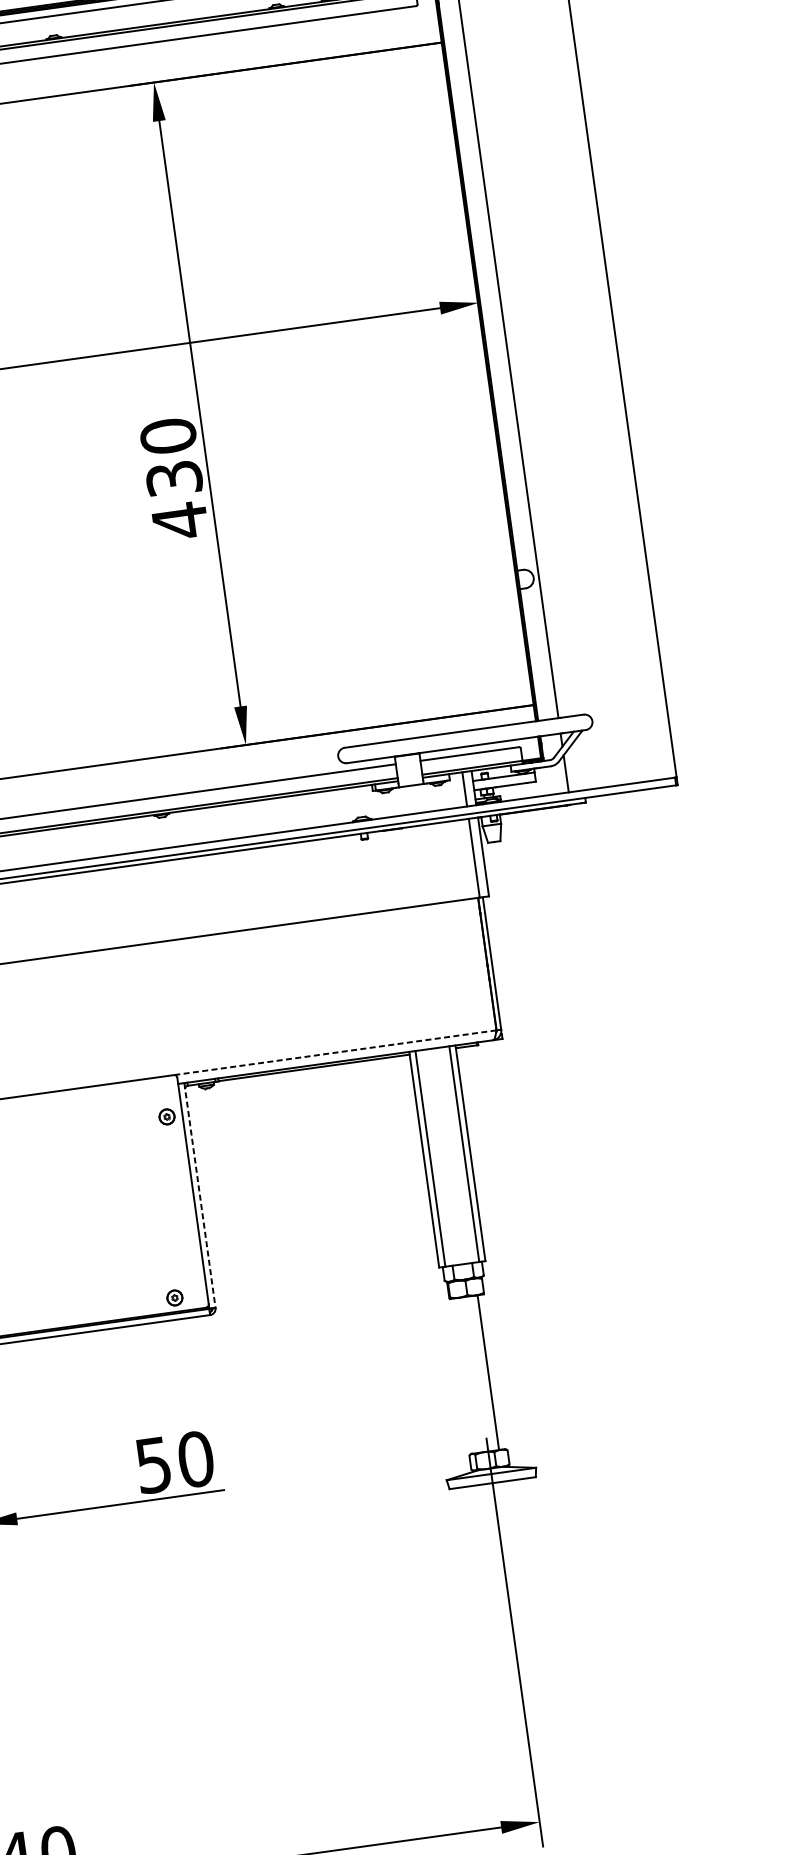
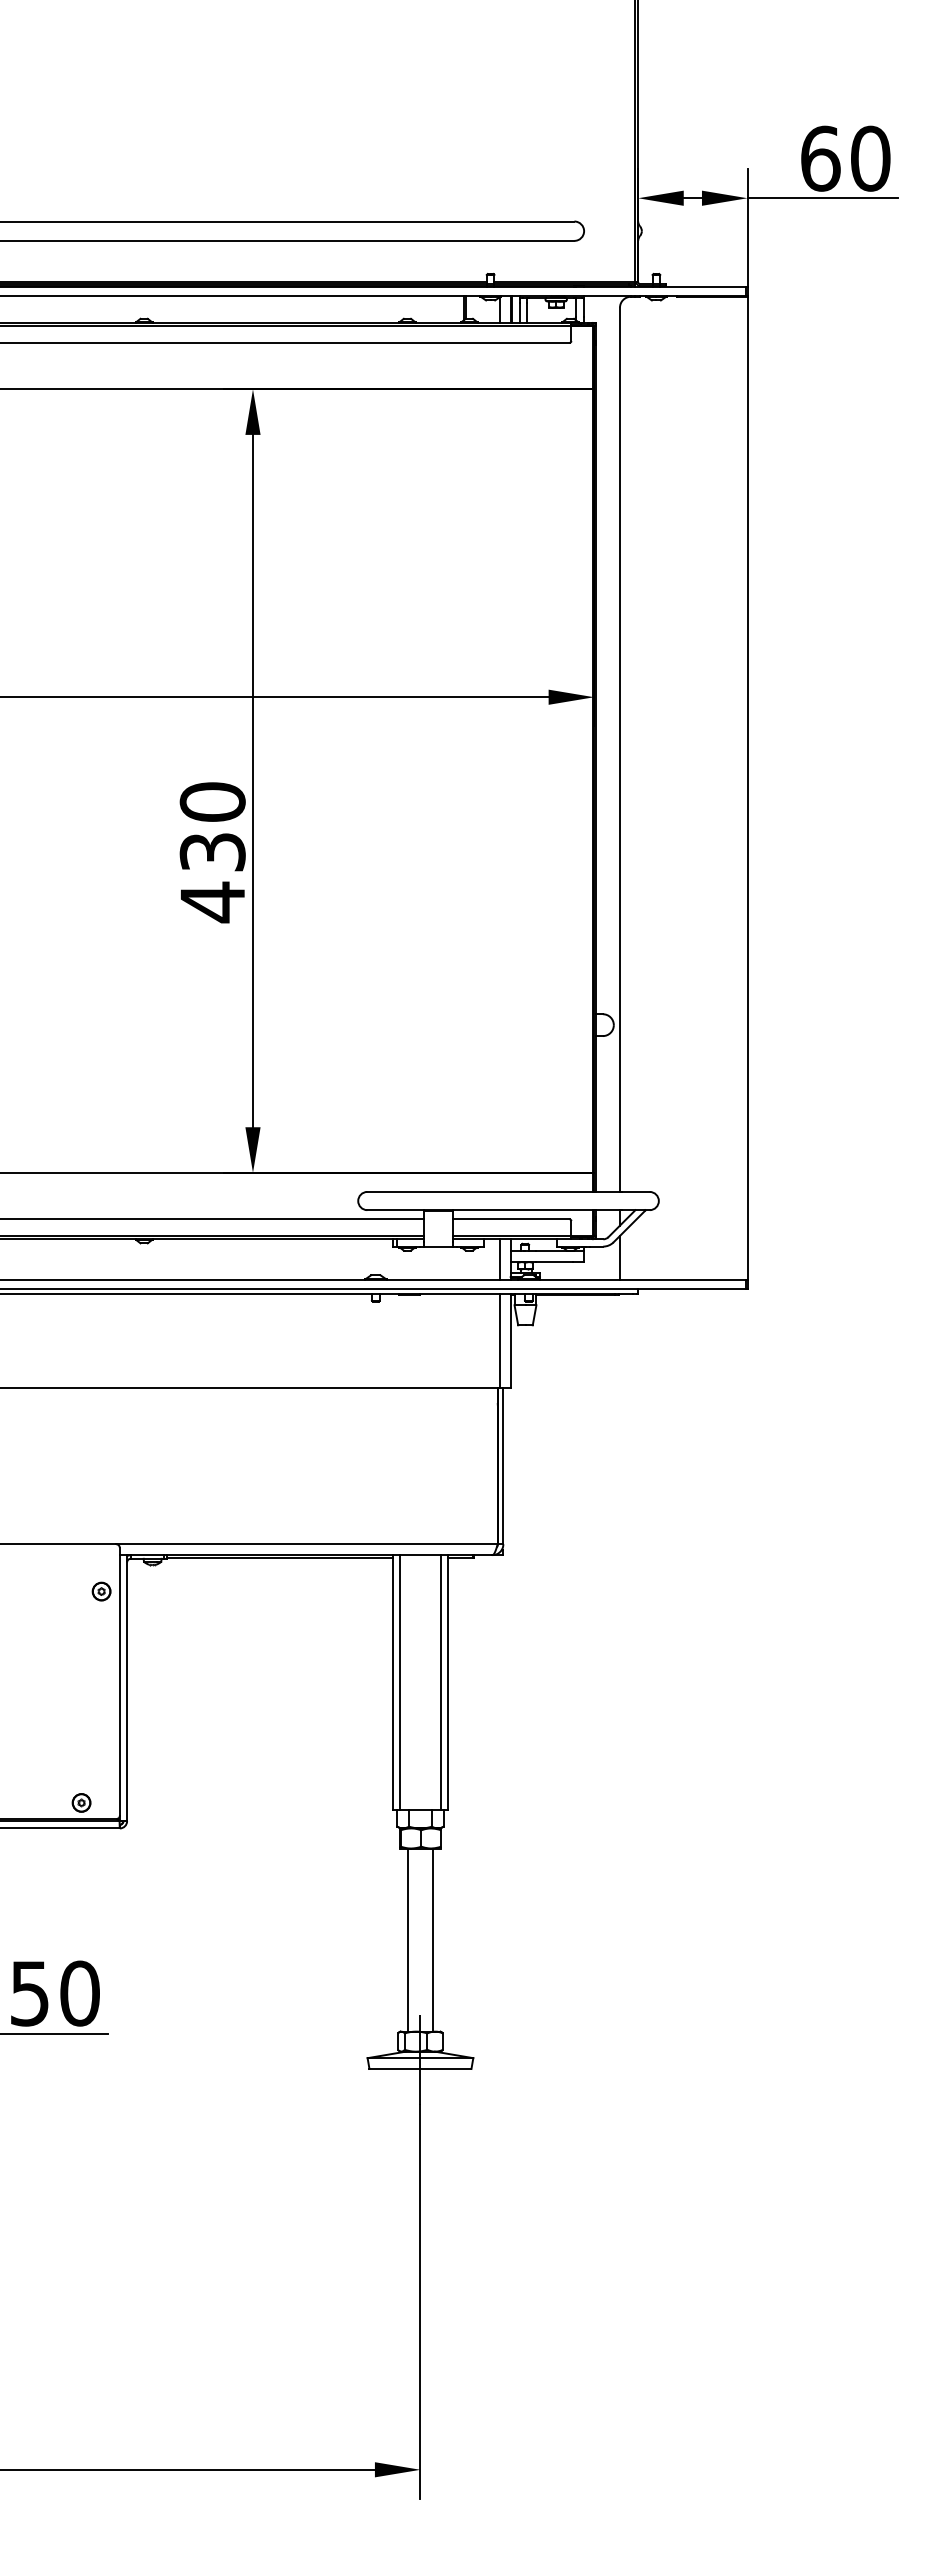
line: (334, 1053) -> (306, 1544), dashed -> solid
line: (200, 1195) -> (127, 1688), dashed -> solid
line: (466, 1375) -> (407, 1939), added

